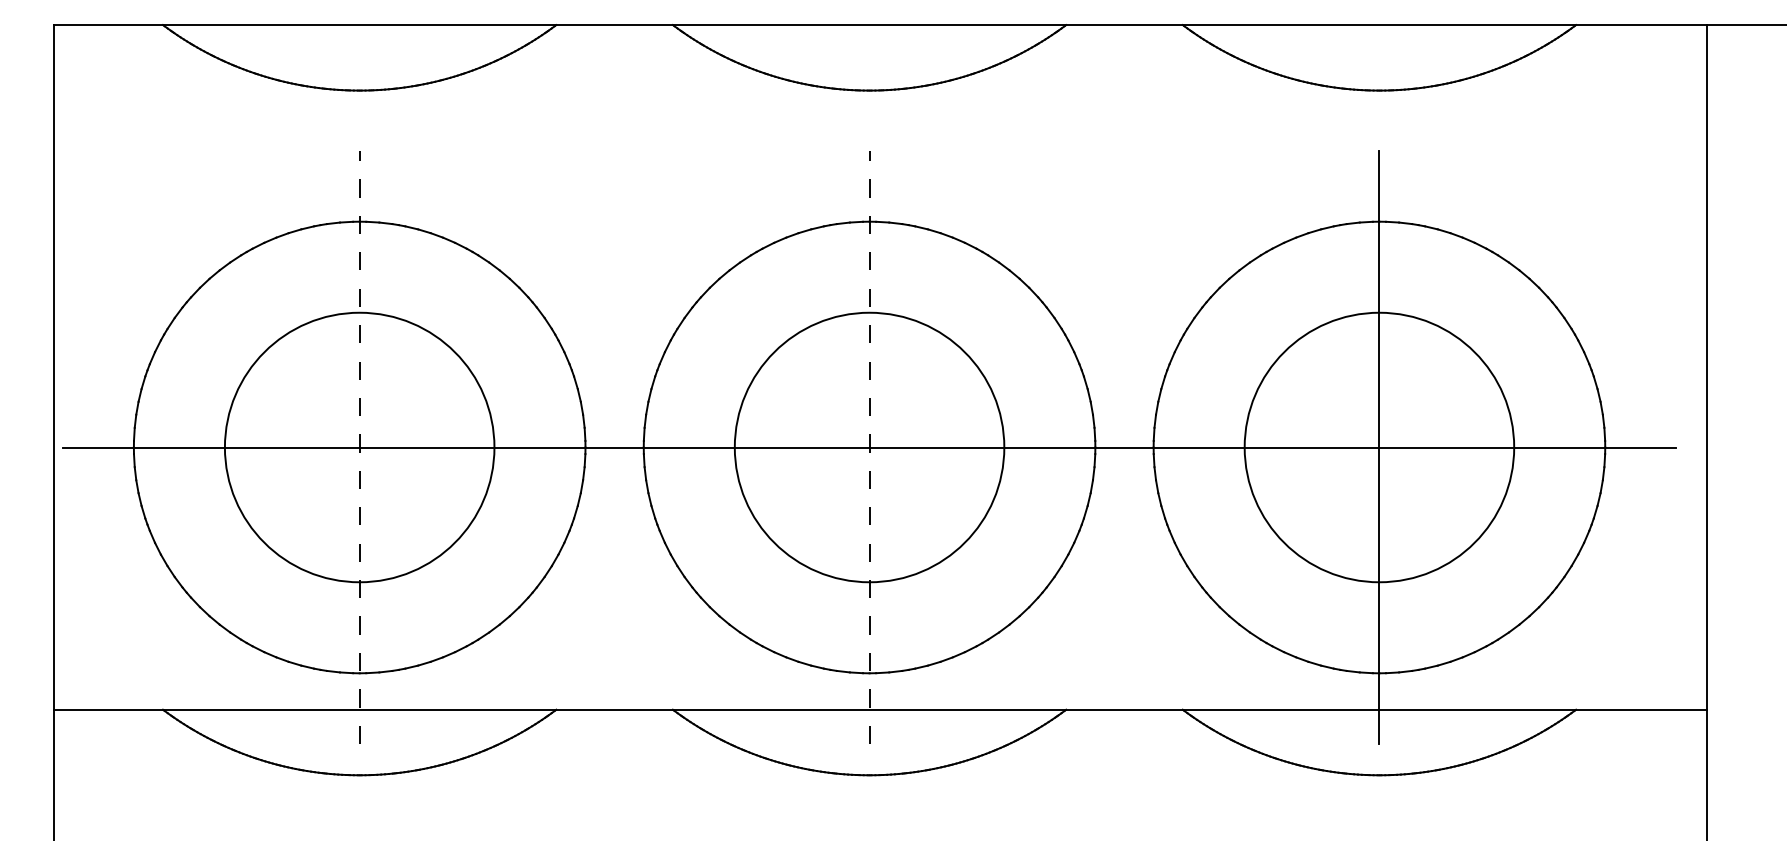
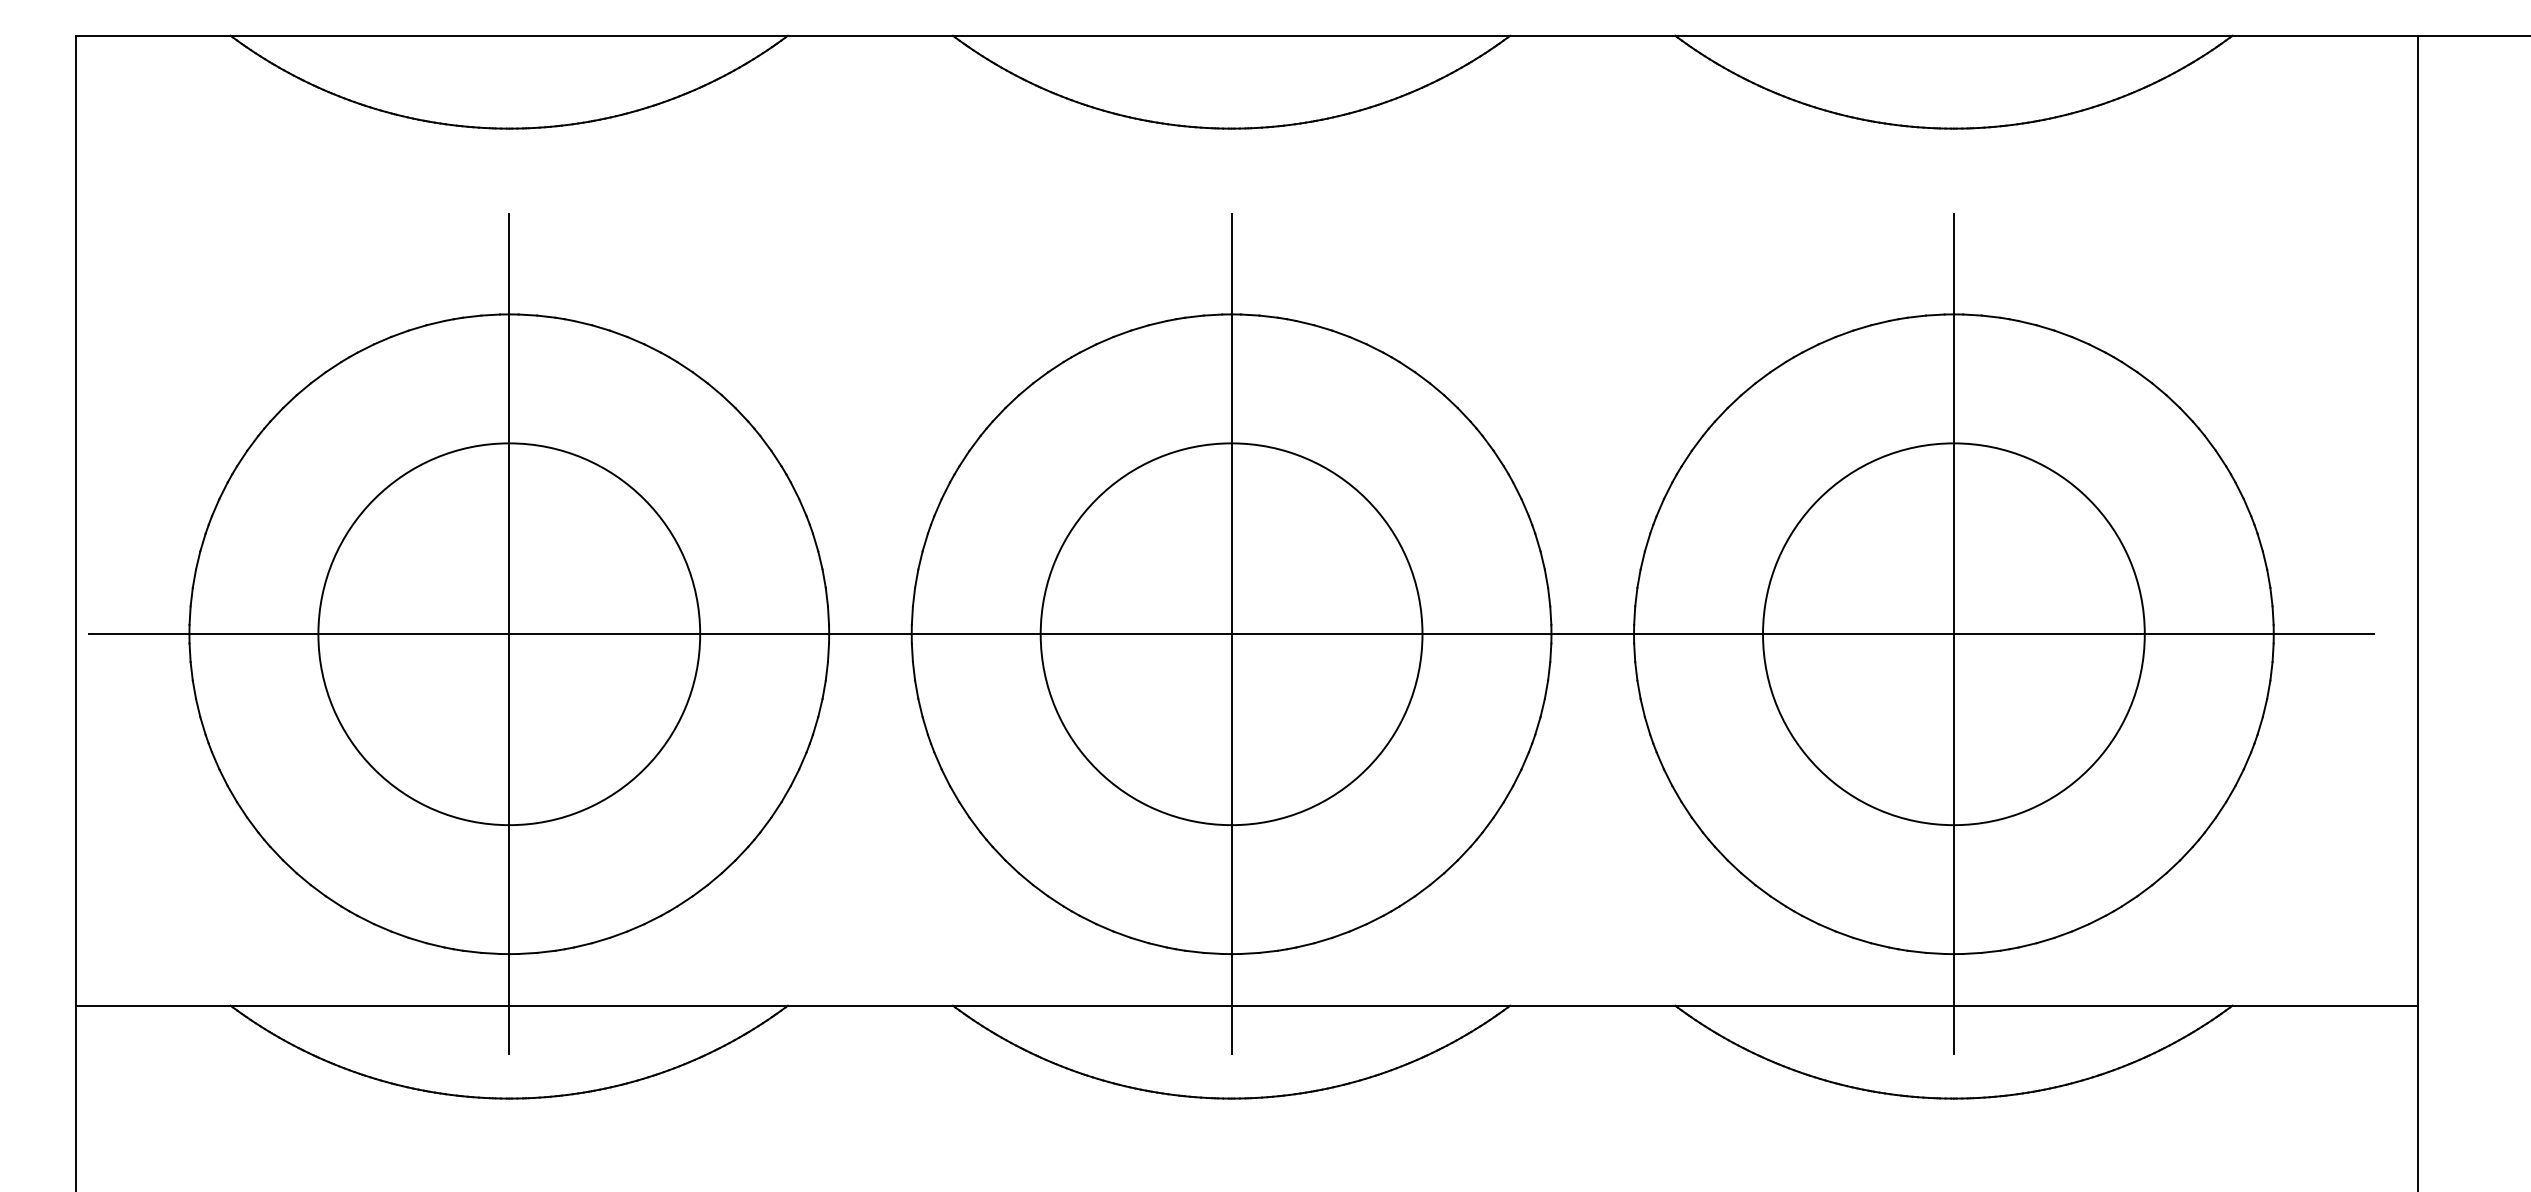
line: (359, 447) -> (509, 634), dashed -> solid
line: (869, 447) -> (1231, 634), dashed -> solid

